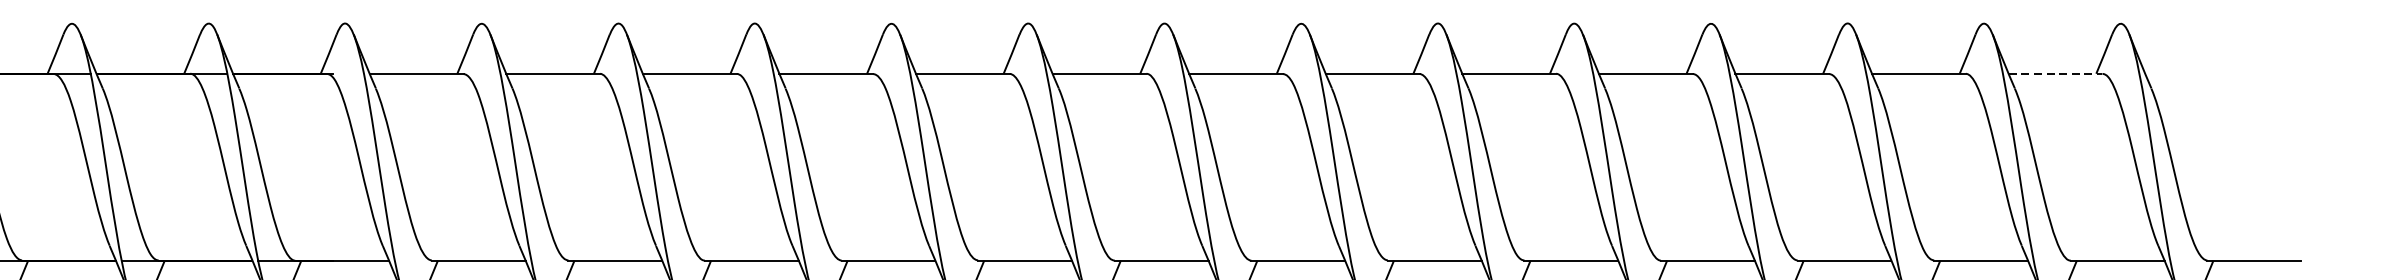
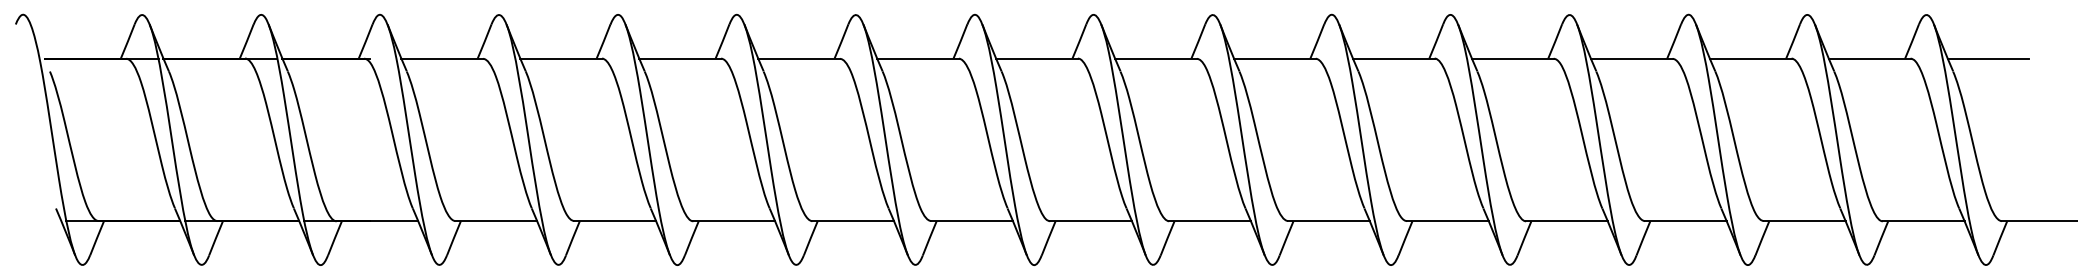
line: (2055, 73) -> (1869, 58), dashed -> solid
line: (2192, 73) -> (1988, 58), added

